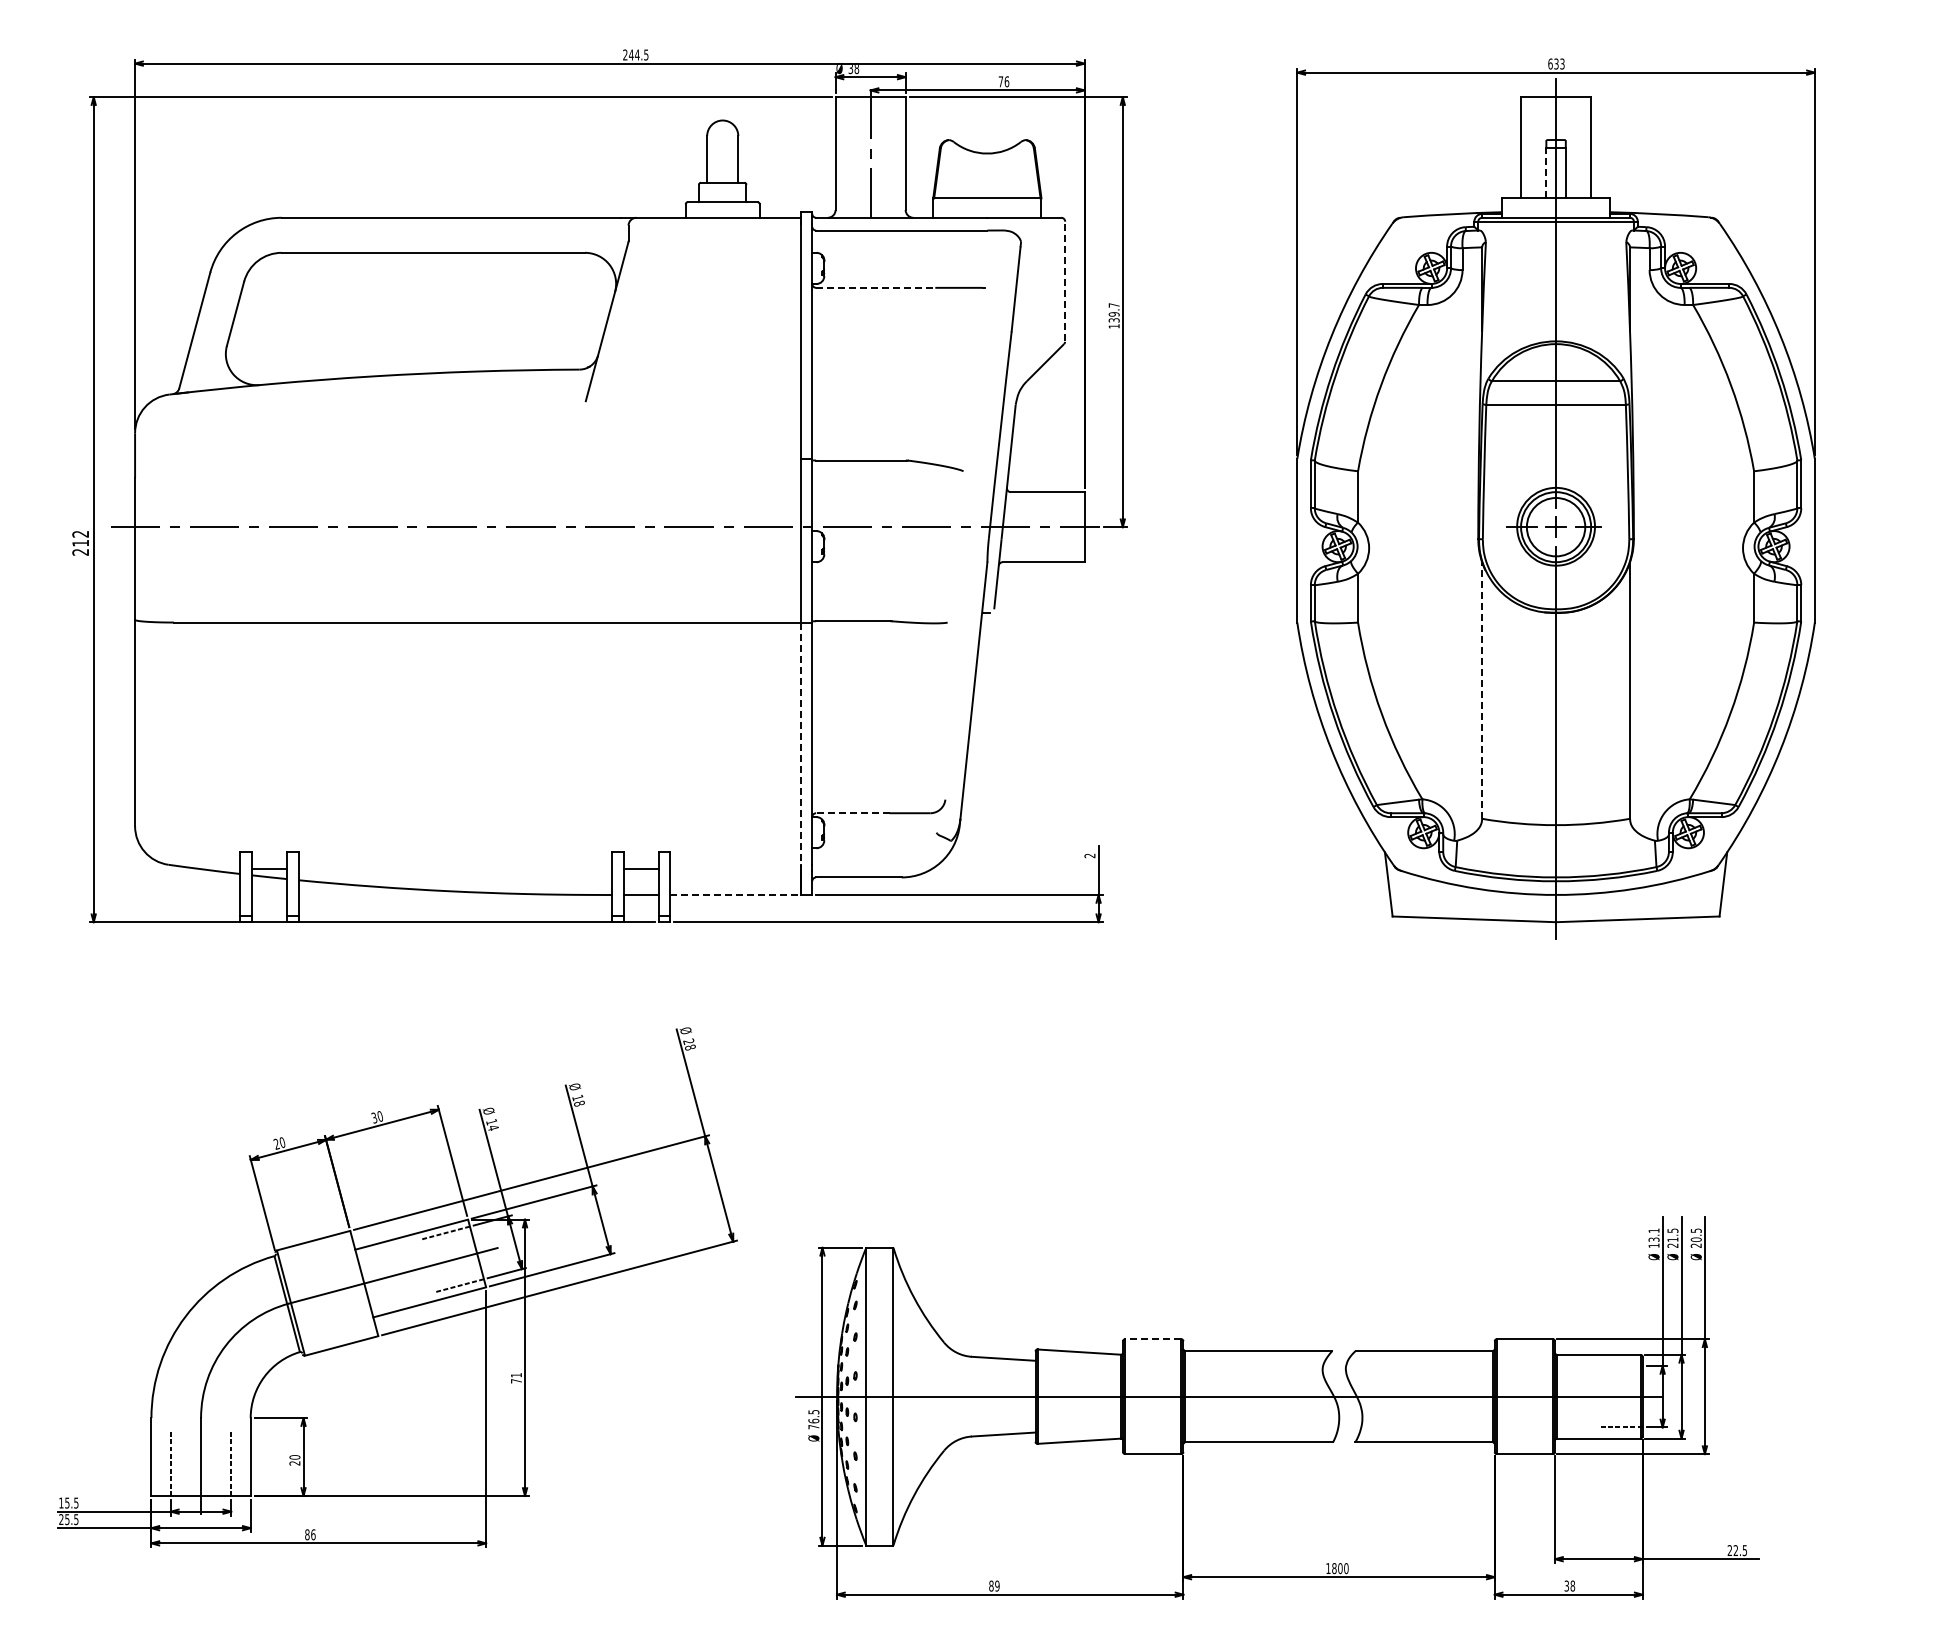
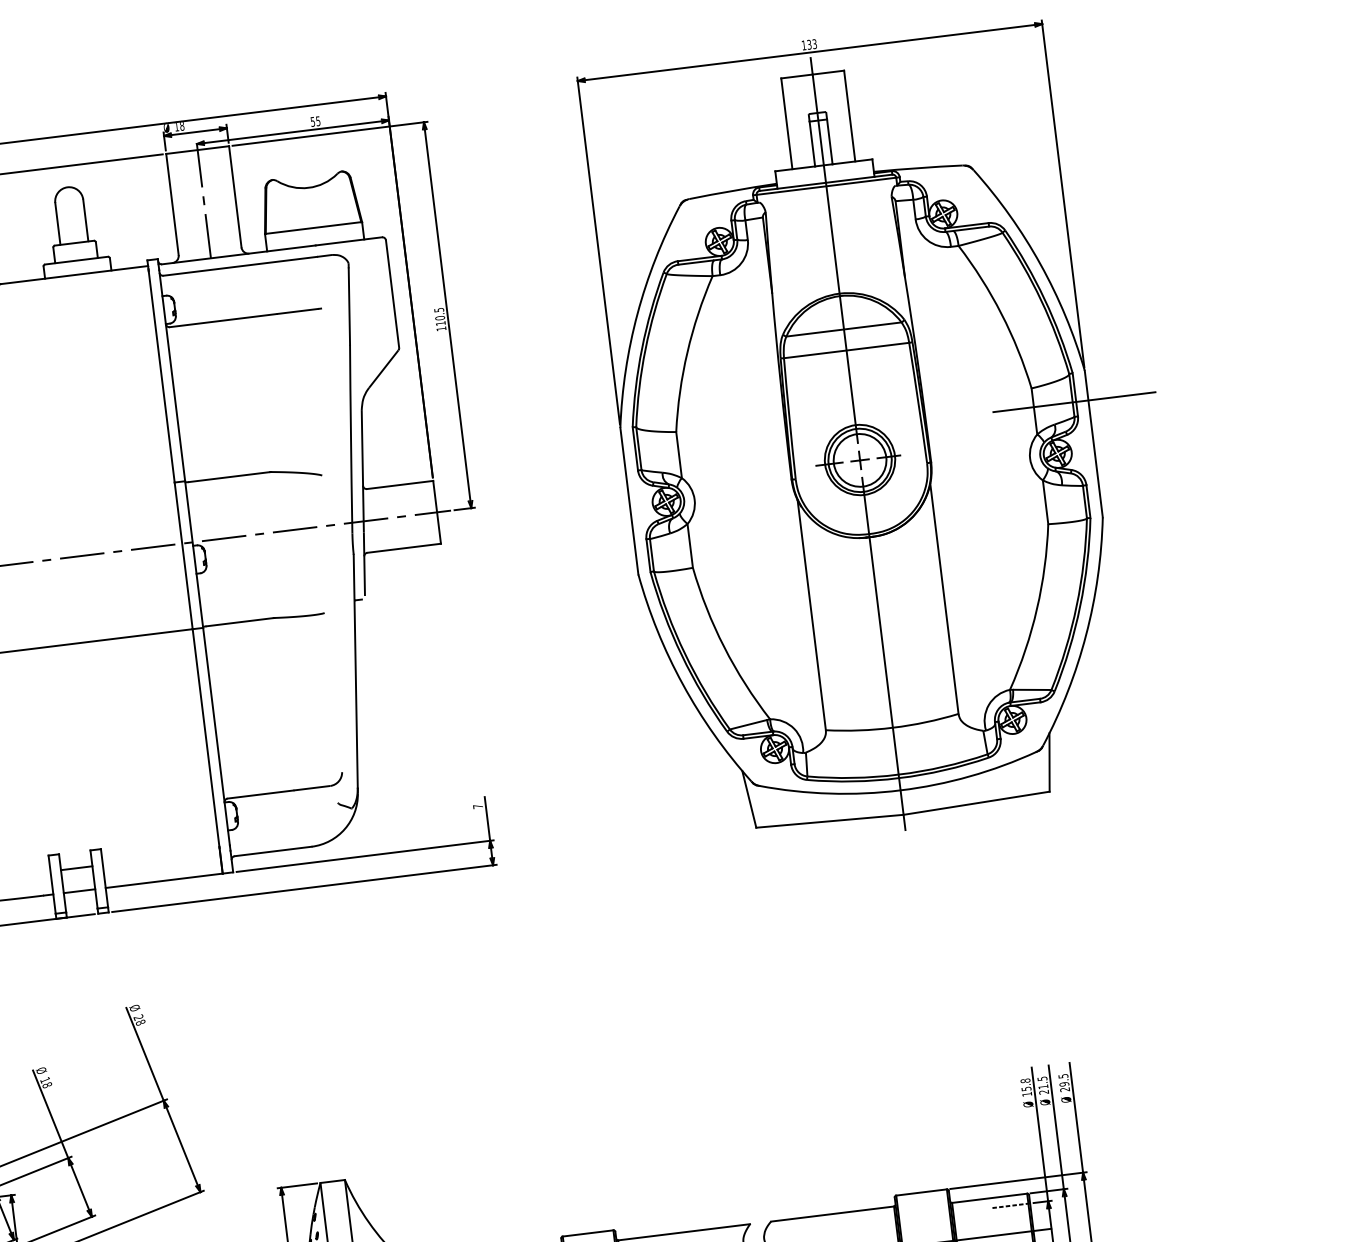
text: (1550, 63) -> (803, 44), 633 -> 133
text: (850, 69) -> (176, 127), 38 -> 18
text: (1003, 81) -> (315, 121), 76 -> 55
line: (1546, 173) -> (812, 144), dashed -> solid
line: (1065, 281) -> (392, 294), dashed -> solid
line: (875, 287) -> (223, 320), dashed -> solid
text: (1113, 312) -> (439, 316), 139.7 -> 110.5
line: (1799, 492) -> (1074, 402), added
line: (1482, 690) -> (812, 615), dashed -> solid
line: (800, 744) -> (206, 738), dashed -> solid
line: (852, 813) -> (260, 794), dashed -> solid
text: (1089, 855) -> (477, 806), 2 -> 7
line: (735, 894) -> (164, 880), dashed -> solid
text: (1653, 1234) -> (1025, 1084), 13.1 -> 15.8
text: (1696, 1239) -> (1064, 1084), 20.5 -> 29.5
line: (1152, 1339) -> (587, 1233), dashed -> solid
line: (1620, 1365) -> (1010, 1205), added

